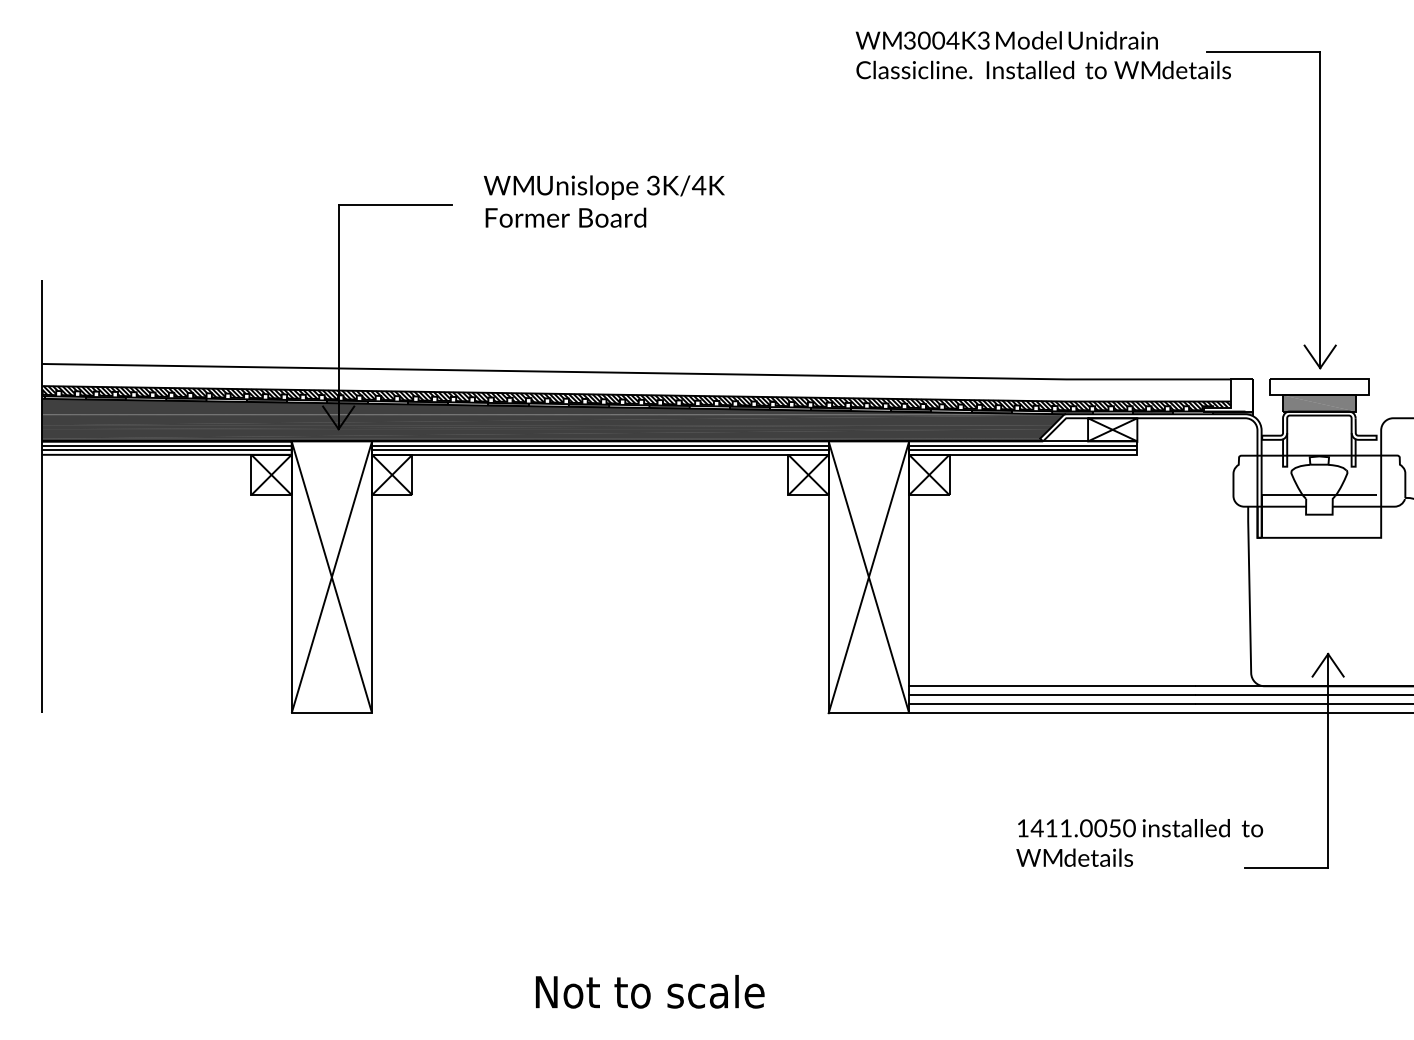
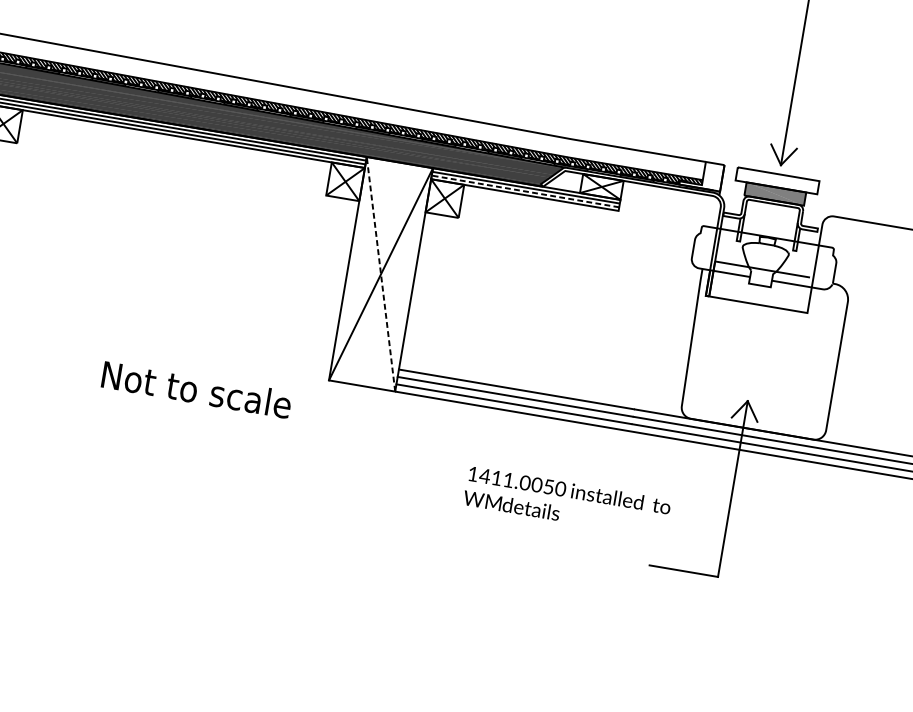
line: (1022, 450) -> (524, 191), solid -> dashed
line: (868, 577) -> (380, 274), solid -> dashed
text: (1139, 842) -> (566, 502), moved
text: (650, 991) -> (197, 389), moved

